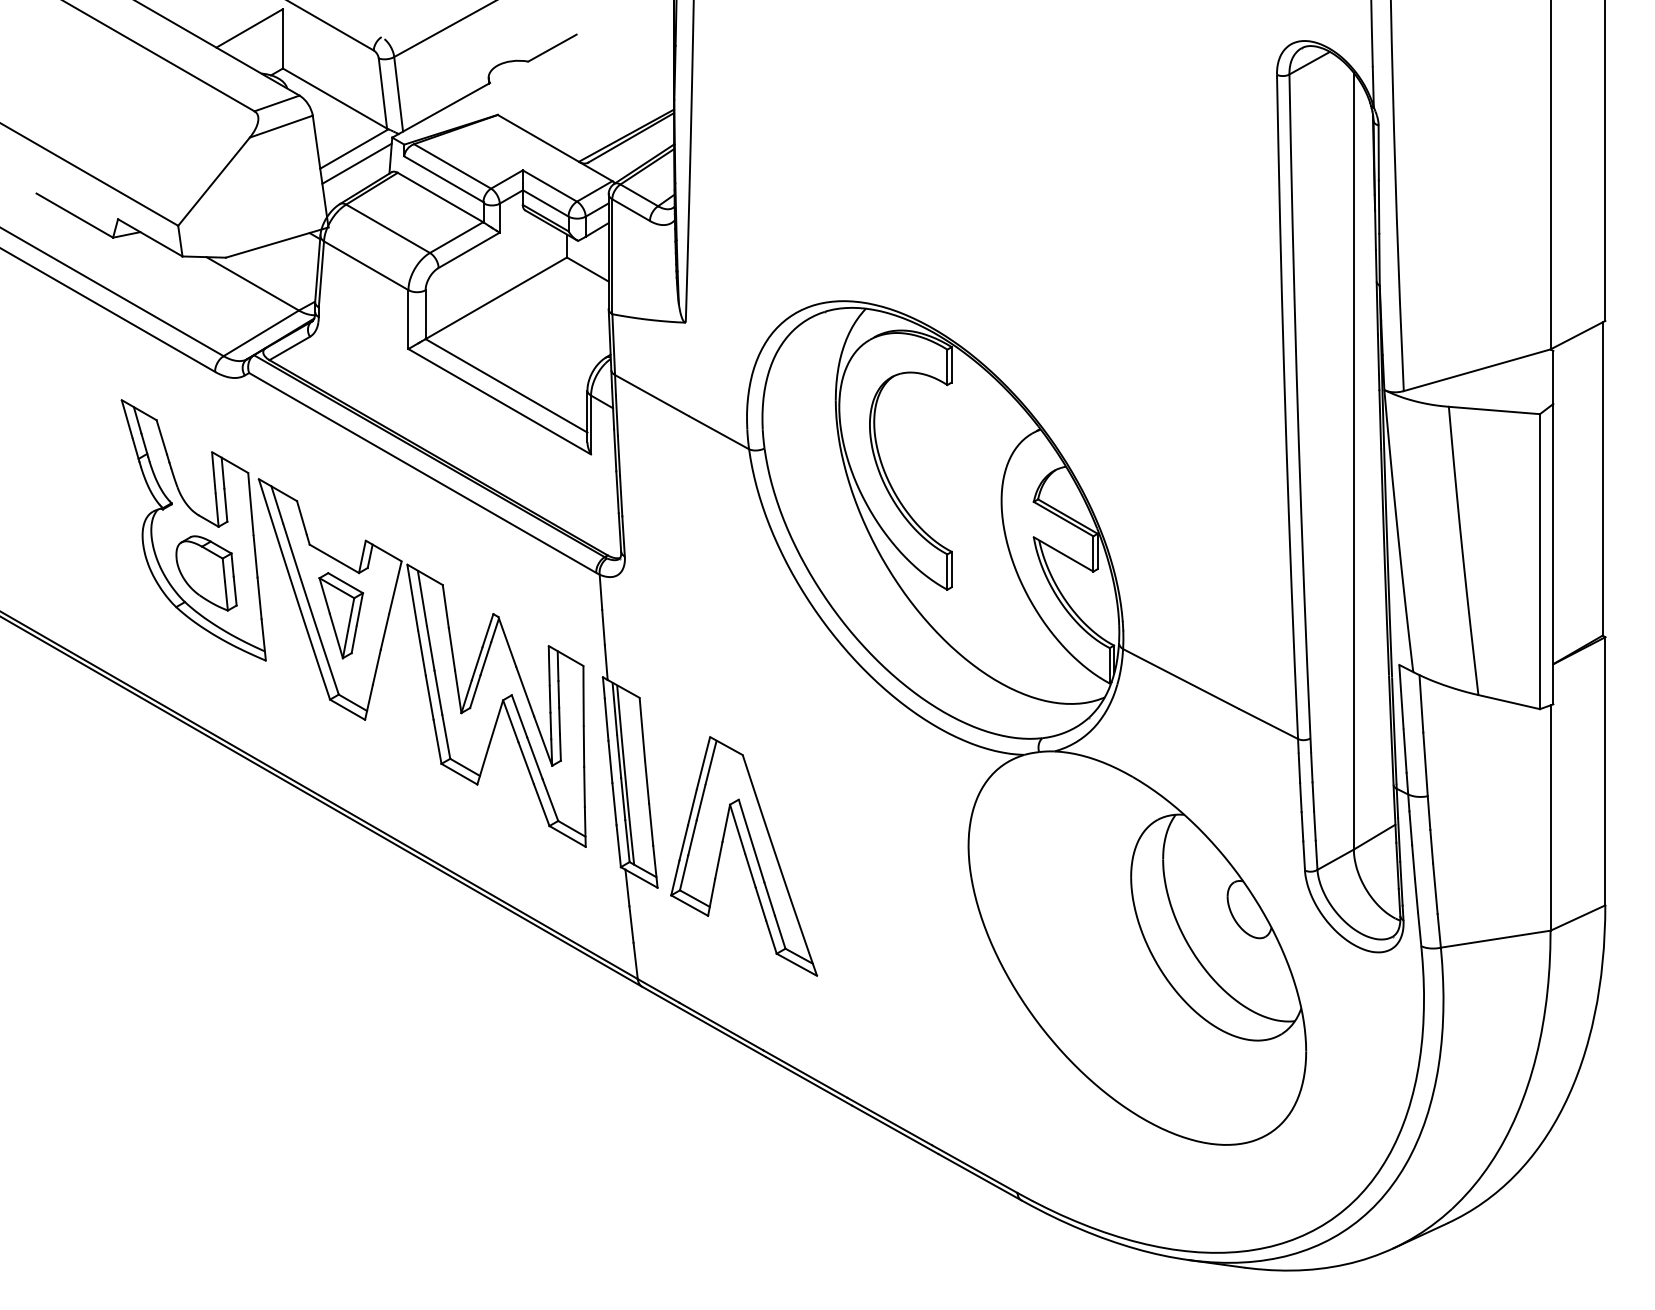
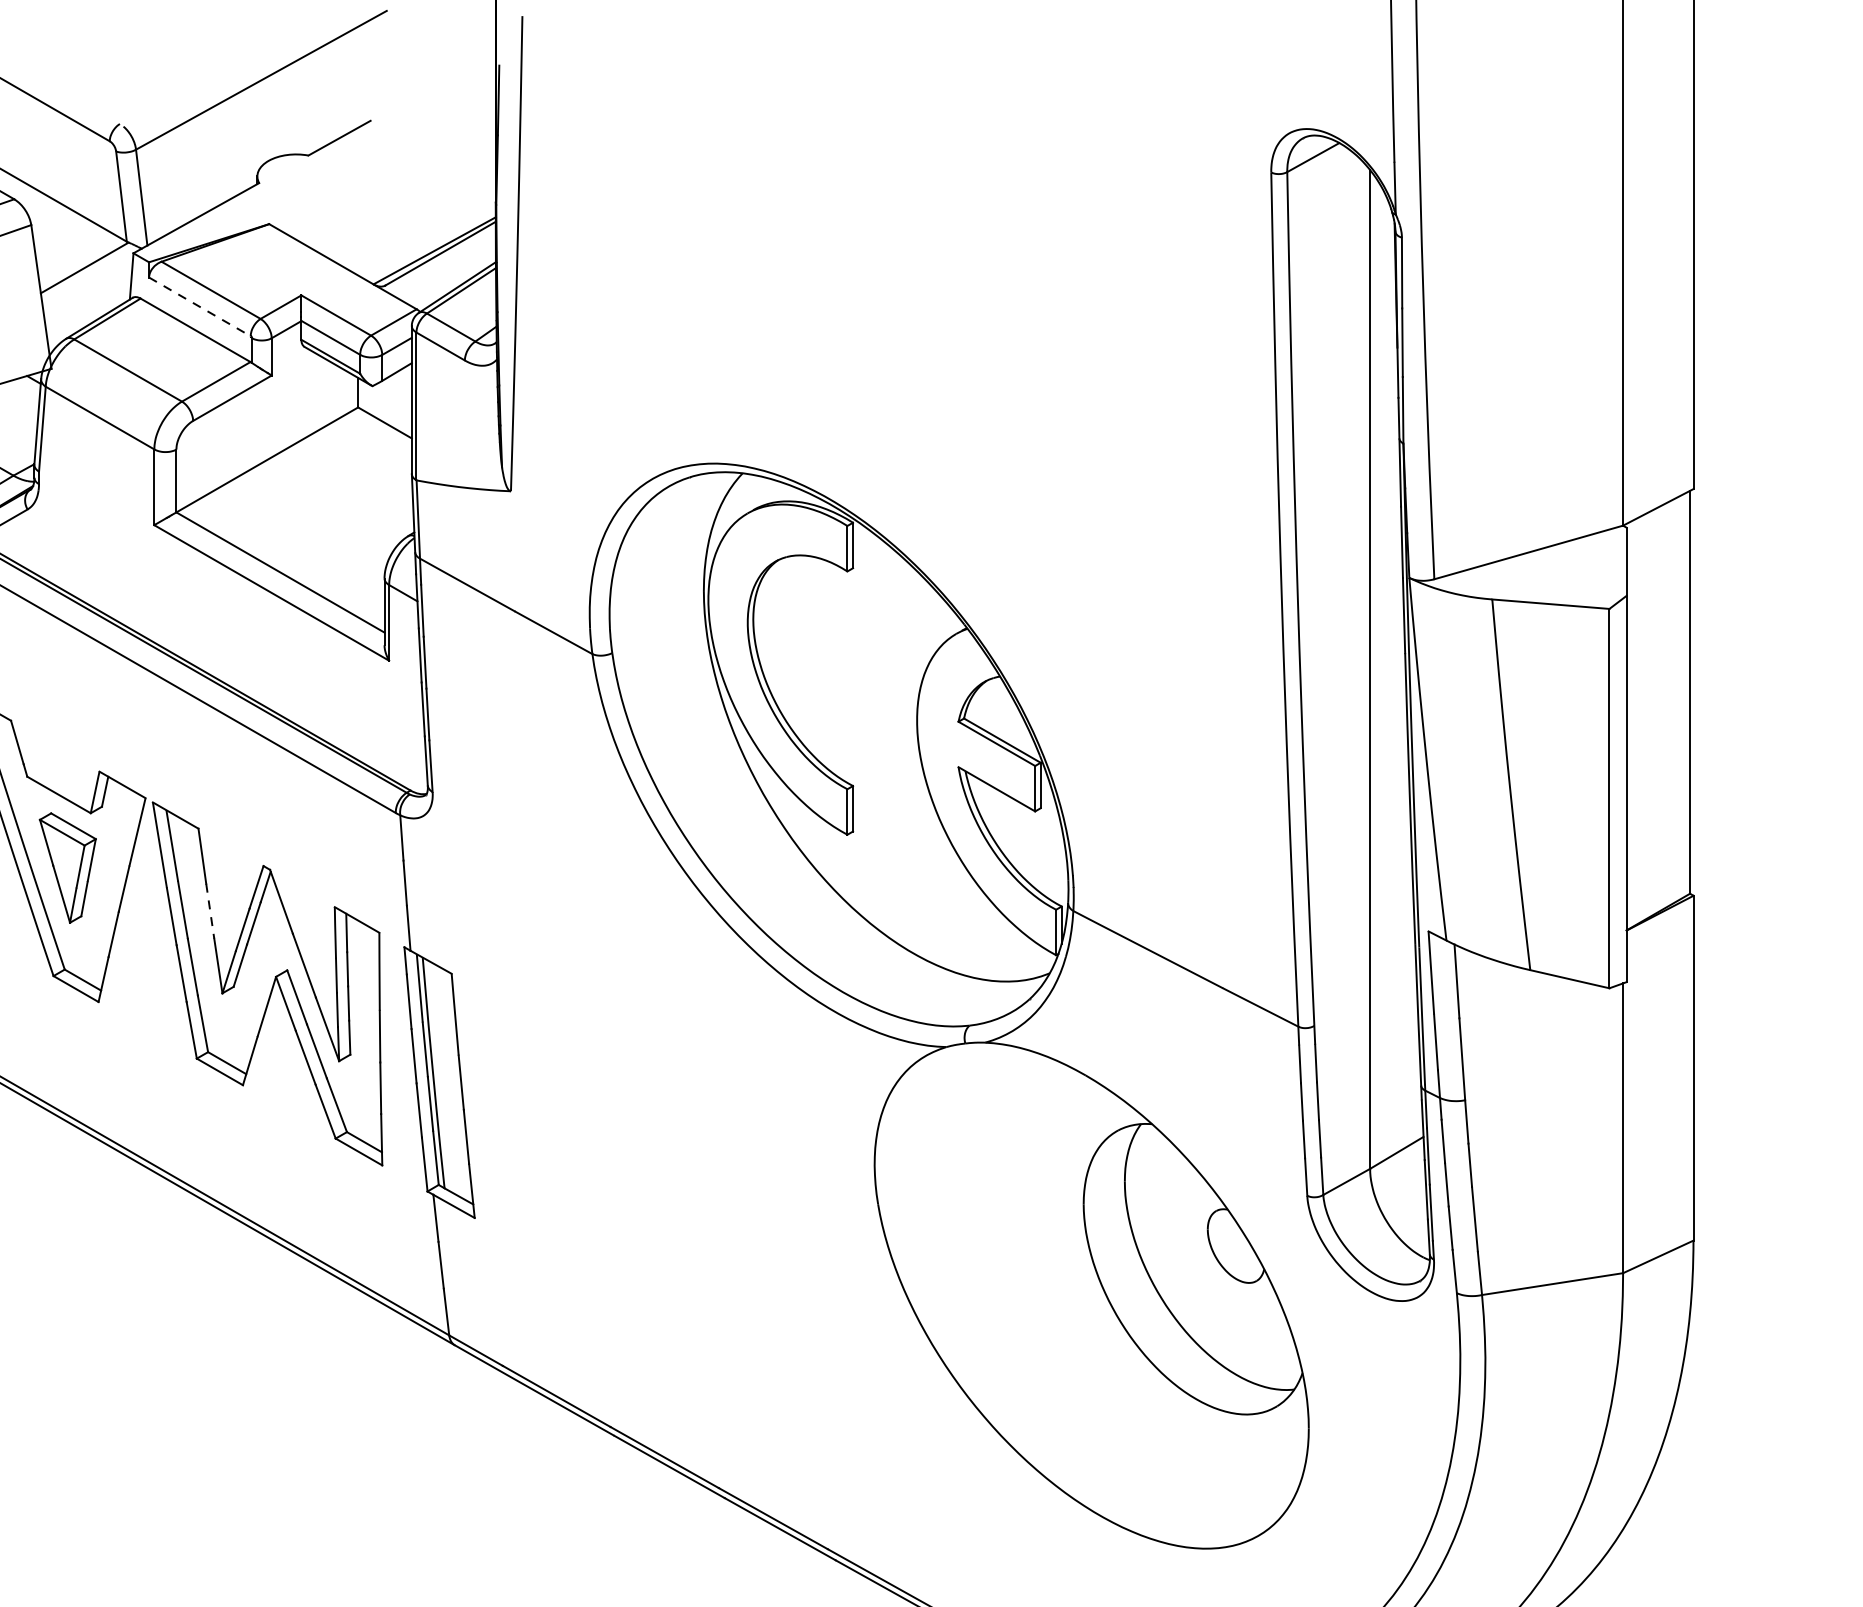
line: (356, 163) -> (87, 286), removed
line: (443, 179) -> (199, 307), solid -> dashed
line: (451, 649) -> (209, 911), solid -> dashed
part: (744, 856) -> (586, 1177), removed

